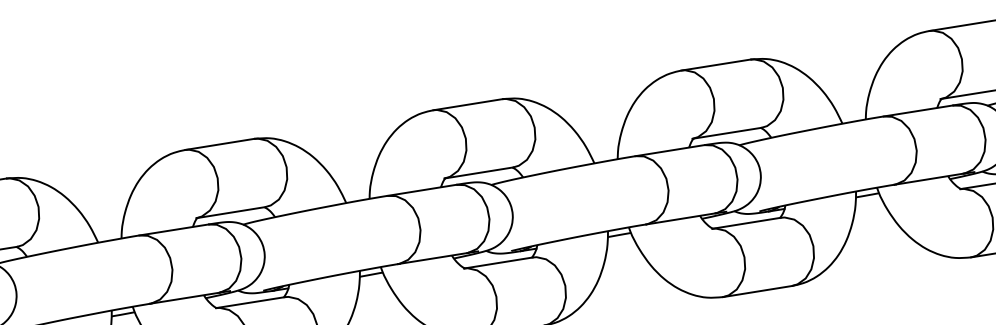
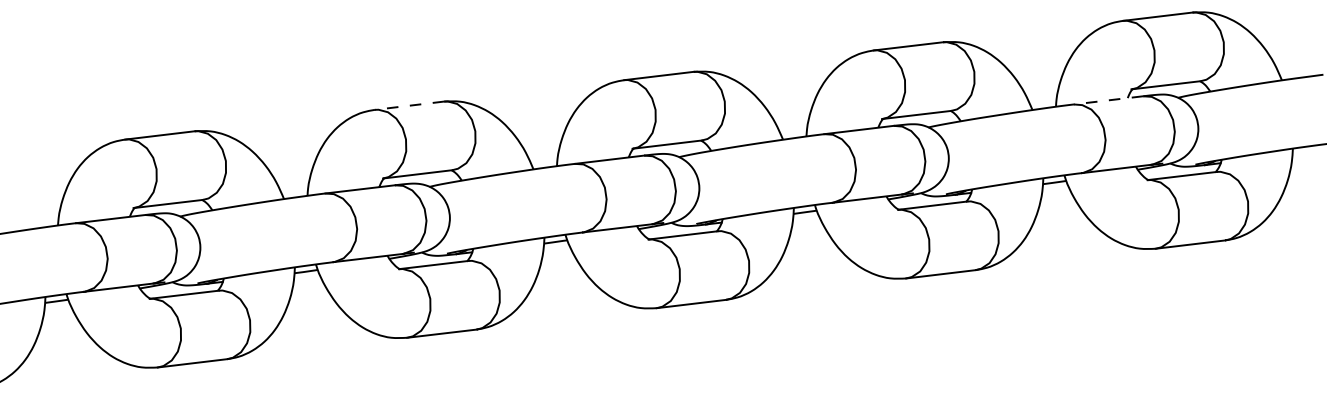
line: (918, 111) -> (1108, 100), solid -> dashed
line: (219, 144) -> (409, 105), solid -> dashed

